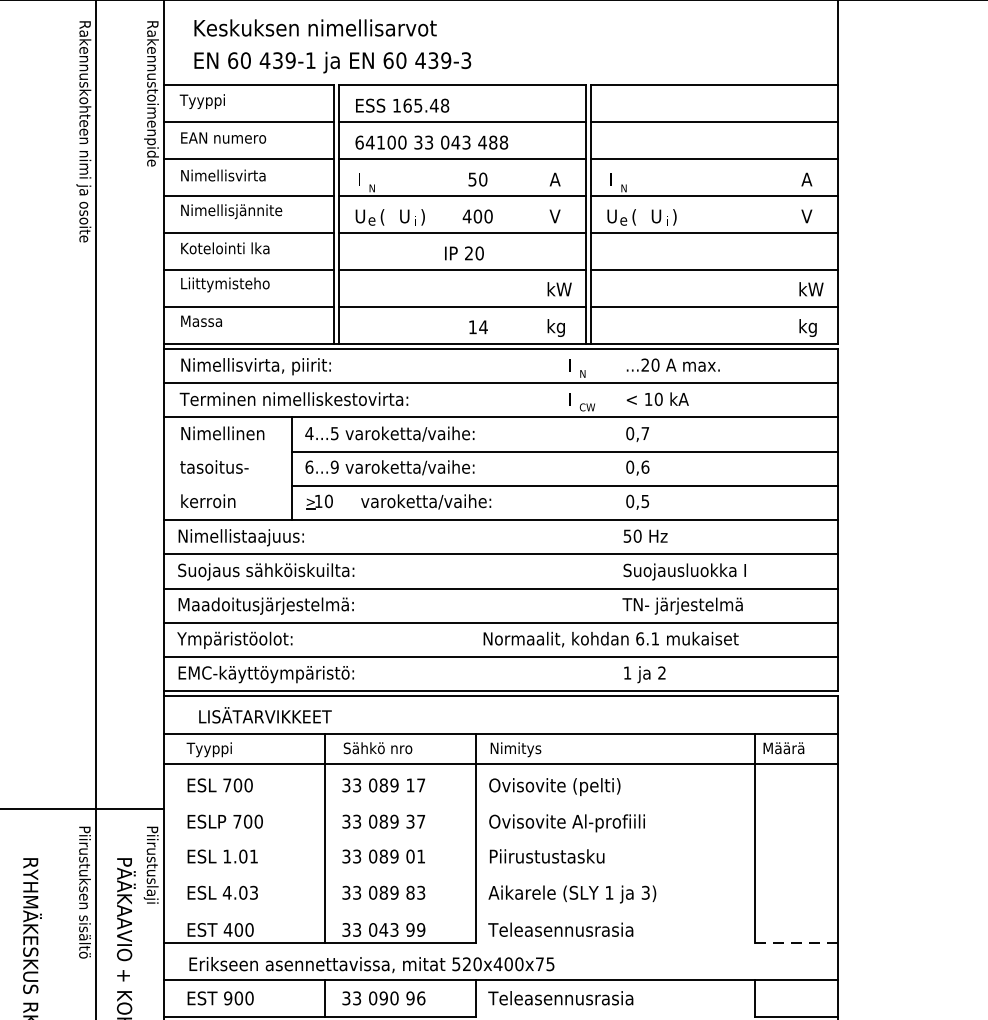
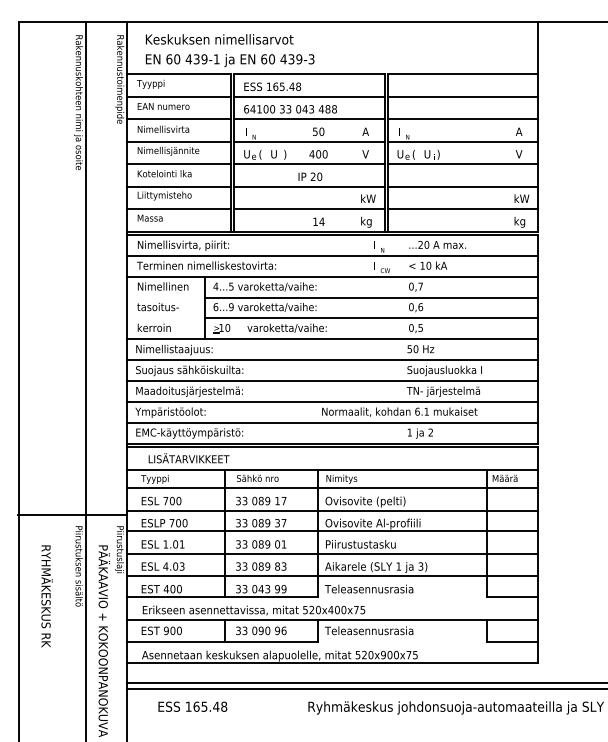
line: (500, 800) -> (332, 510), added
line: (500, 835) -> (332, 531), added
line: (500, 871) -> (332, 553), added
line: (500, 909) -> (332, 576), added
line: (797, 943) -> (513, 597), dashed -> solid

